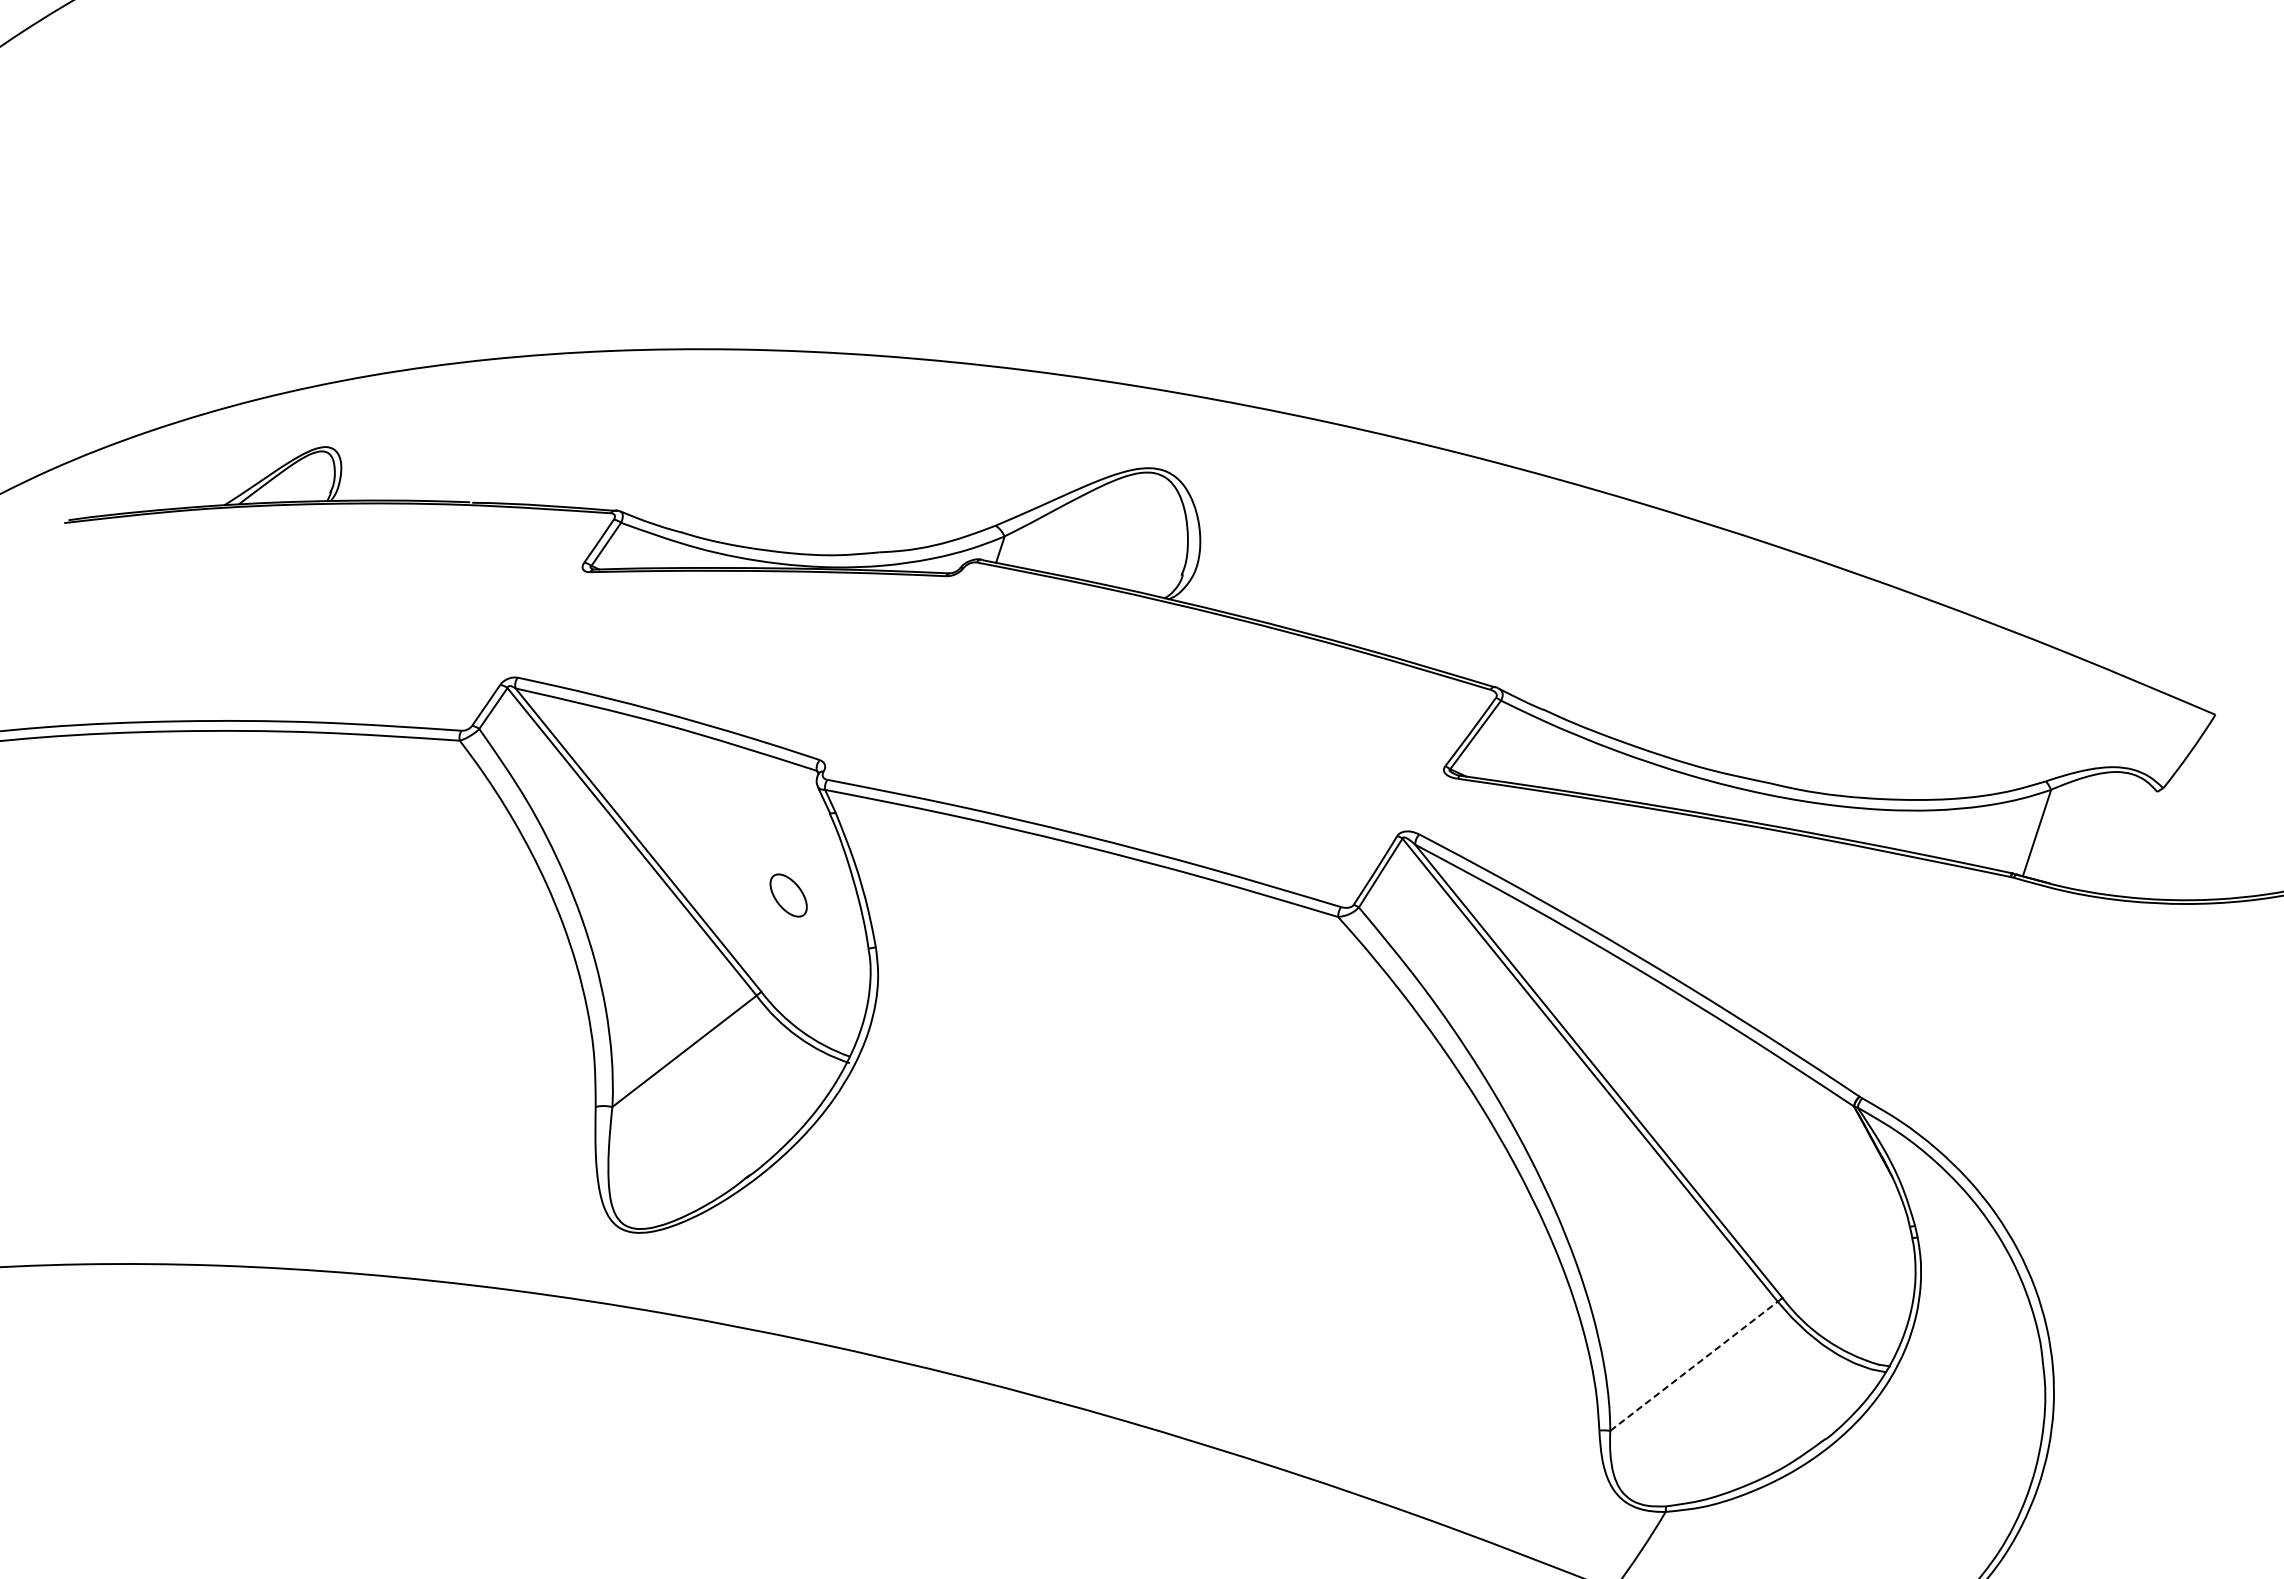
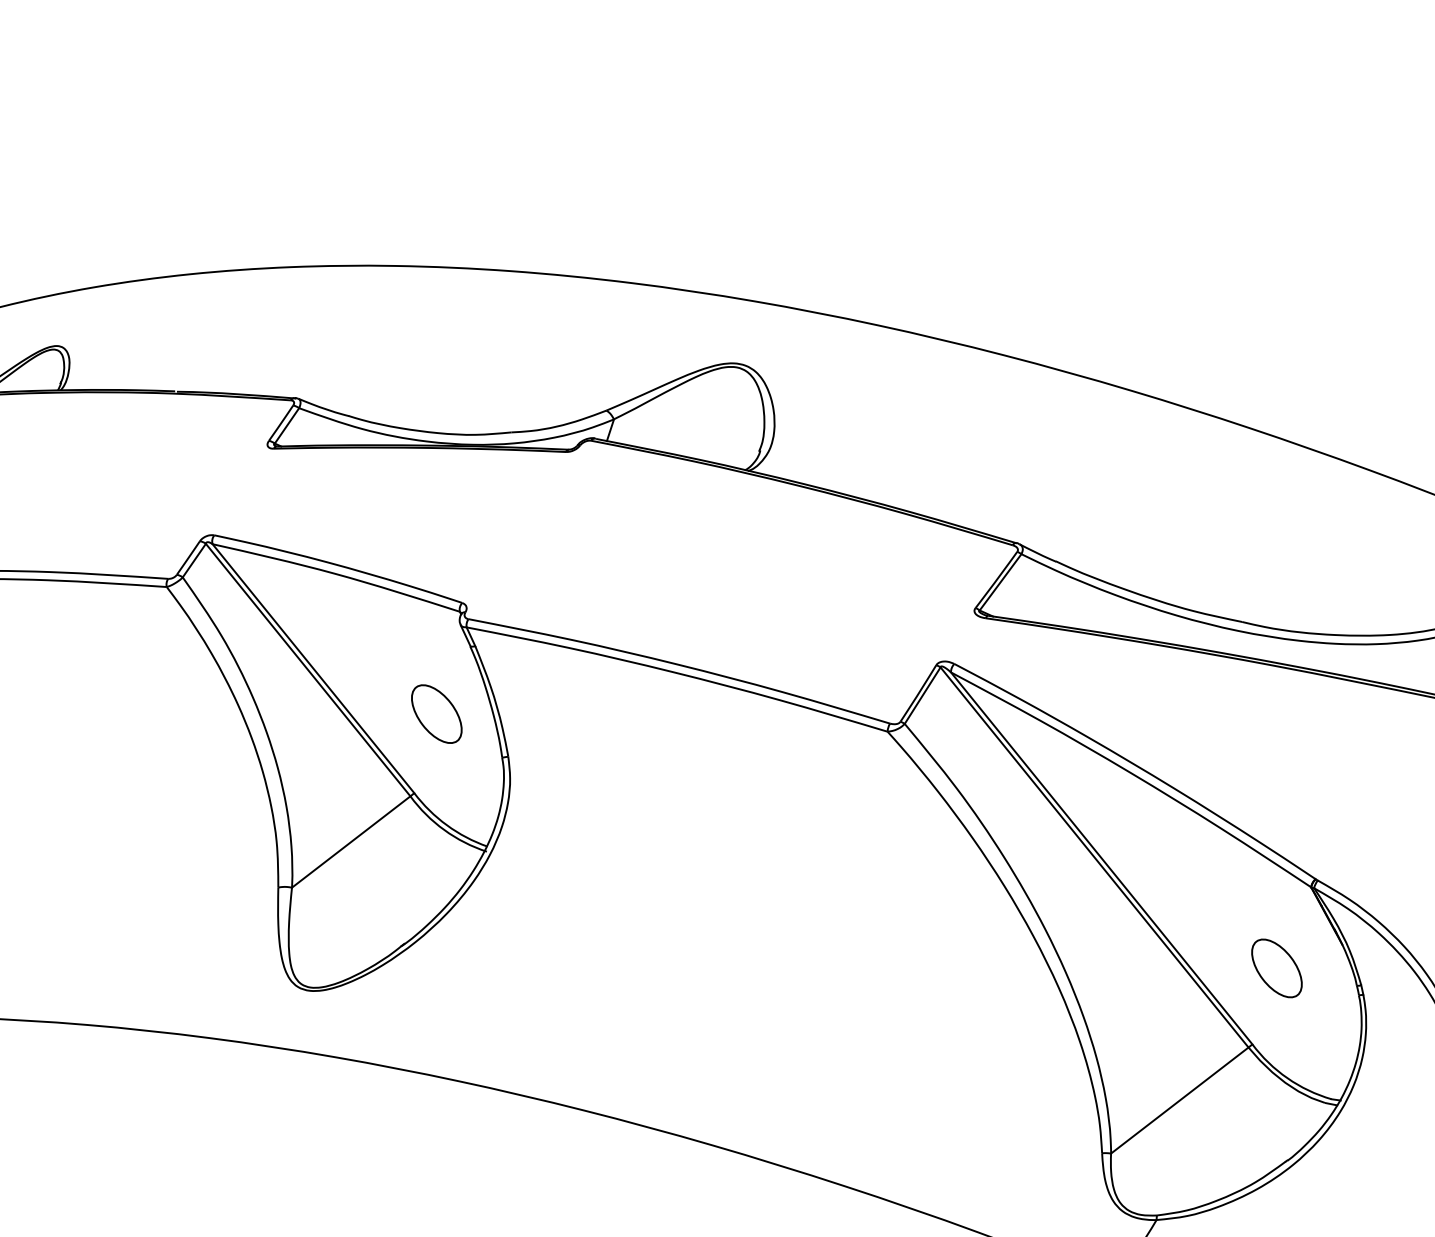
part: (788, 895) -> (436, 714), size x1.67
part: (1812, 1205) -> (1277, 968), added
line: (1694, 1366) -> (1180, 1100), dashed -> solid

